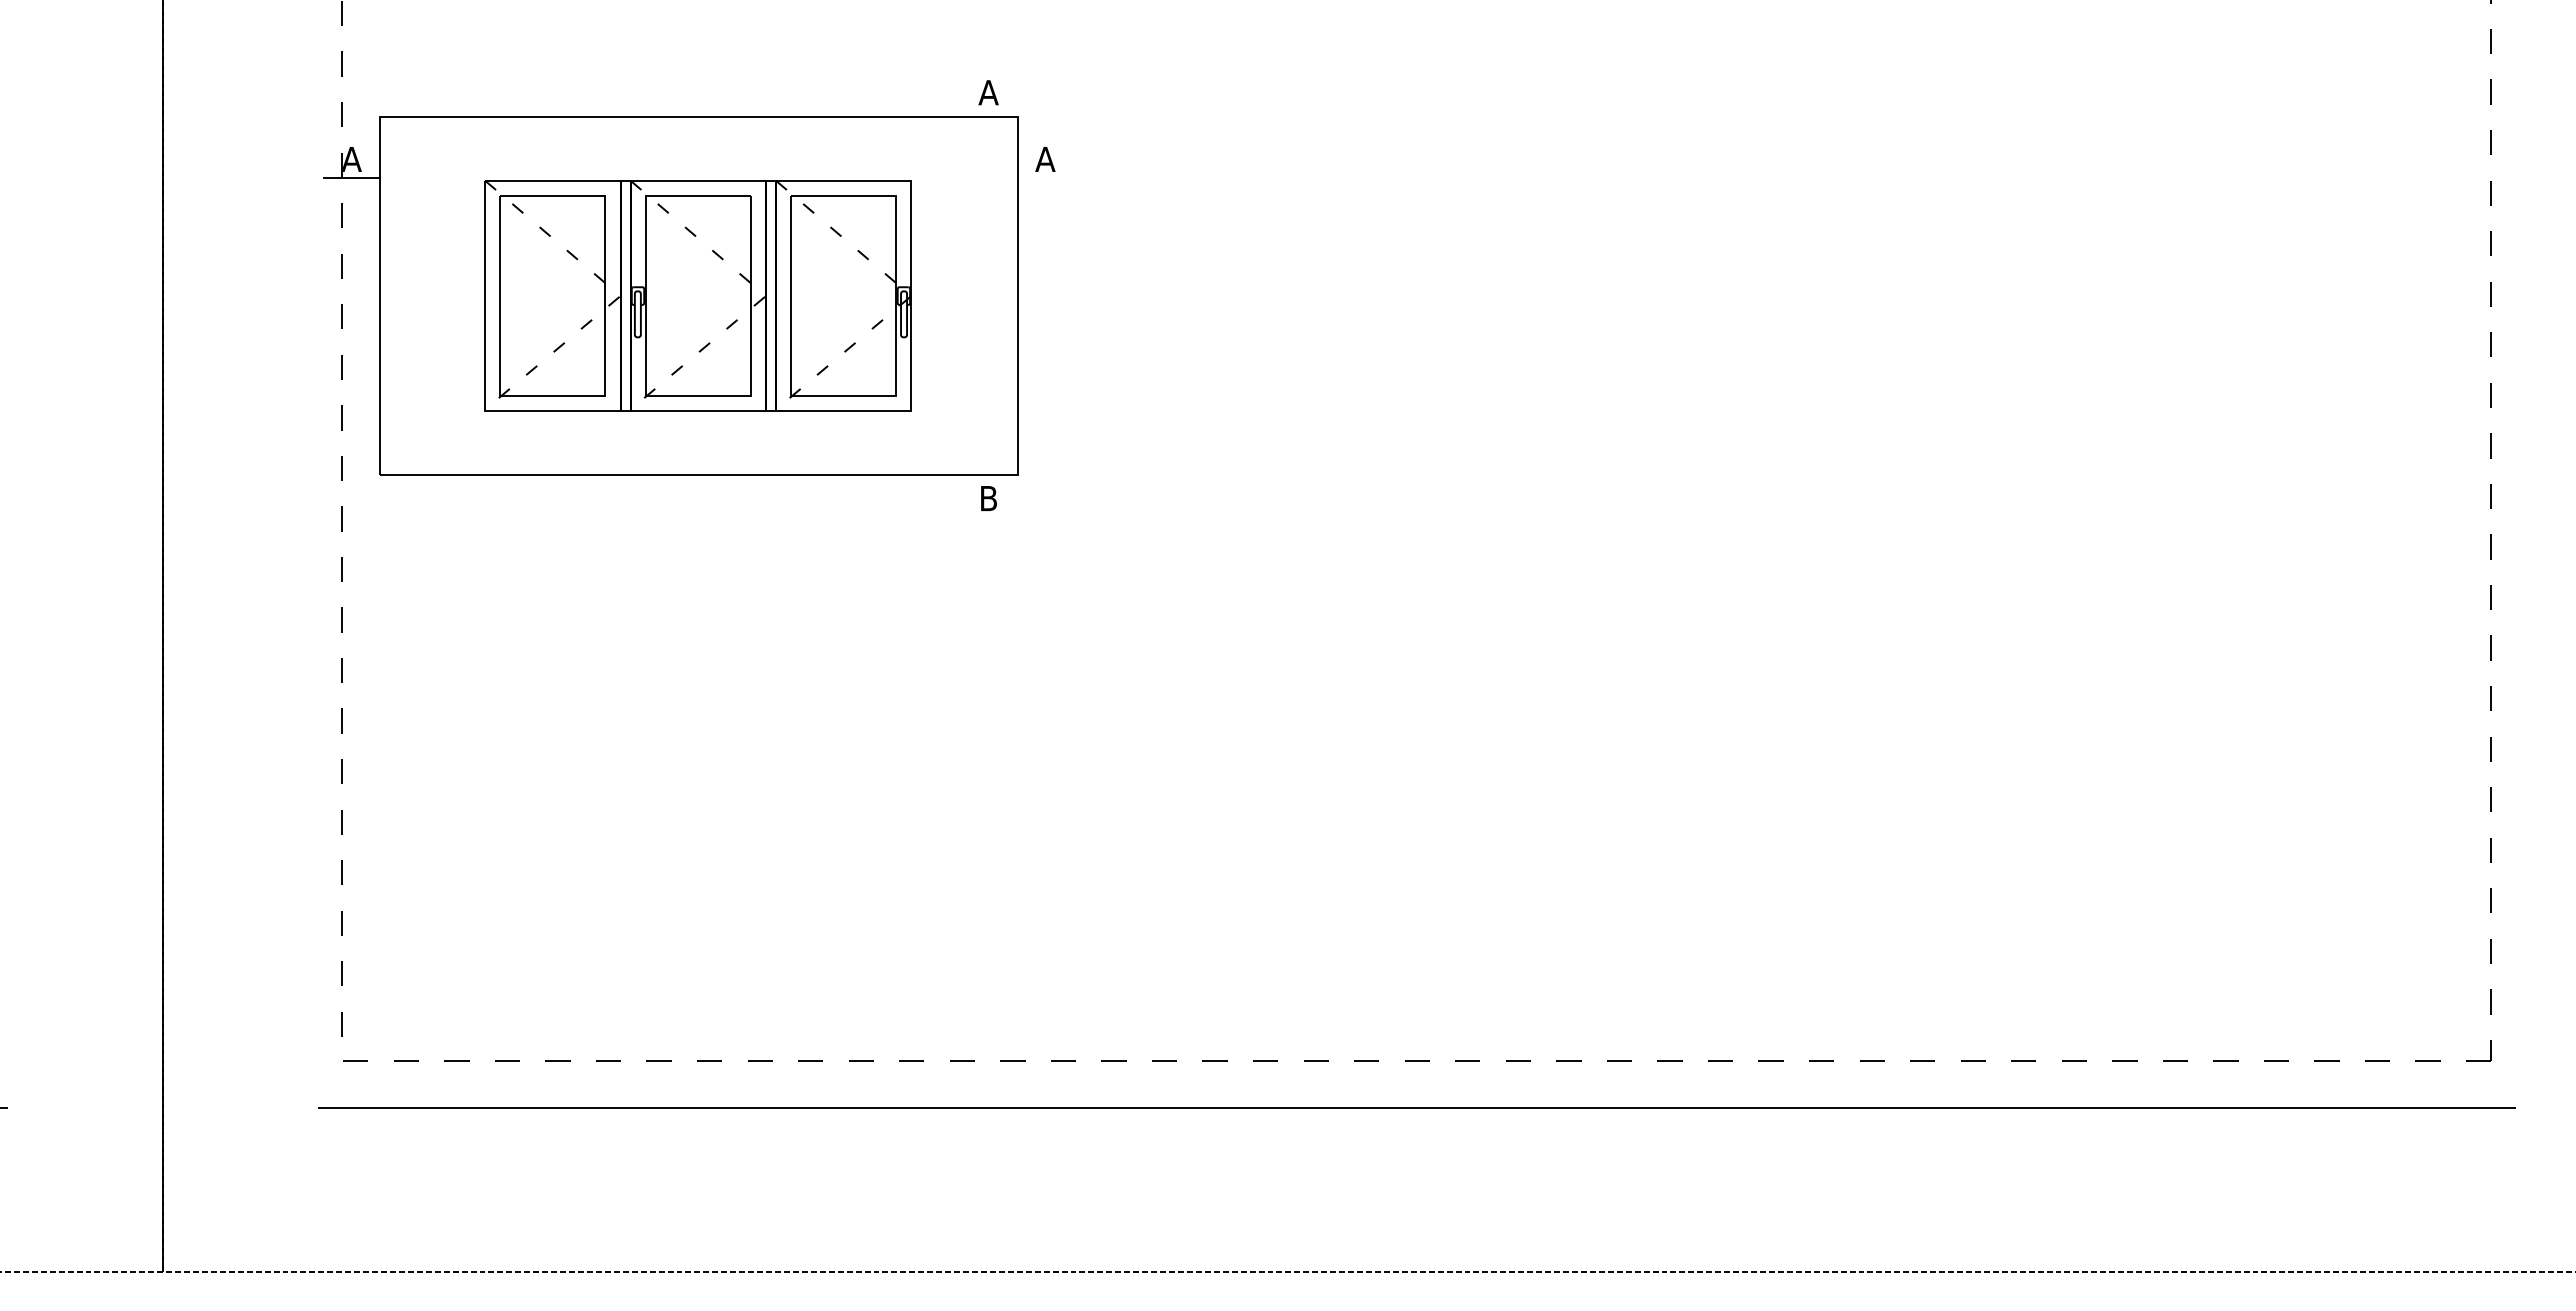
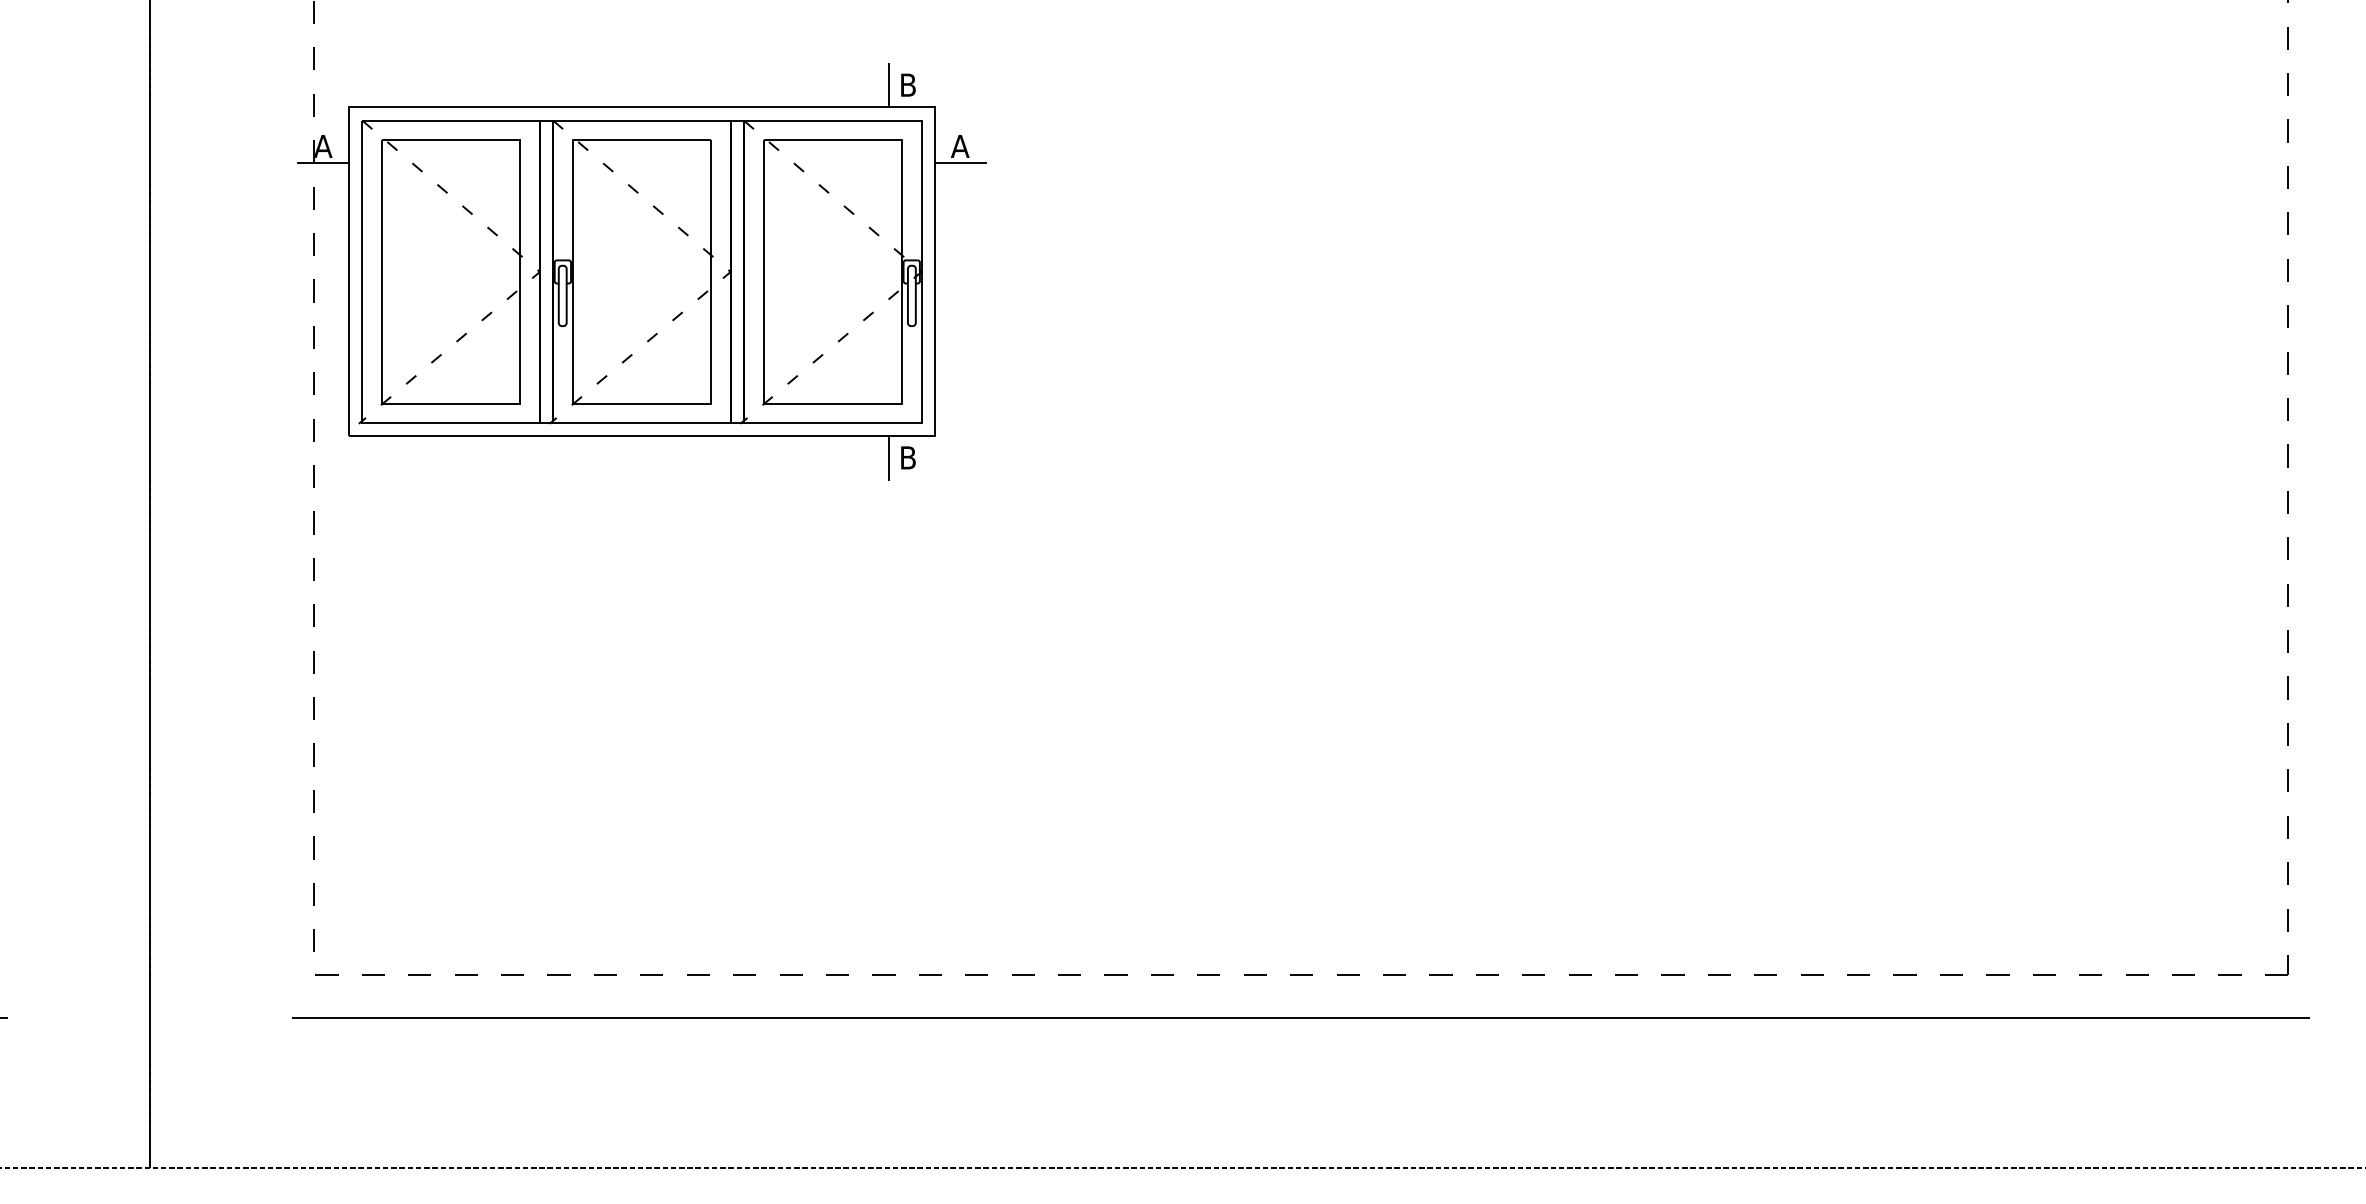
line: (967, 92) -> (888, 84), added
text: (988, 92) -> (907, 84), A -> B
line: (1045, 177) -> (960, 163), added
part: (696, 295) -> (639, 271), size x1.43
line: (967, 498) -> (888, 457), added

